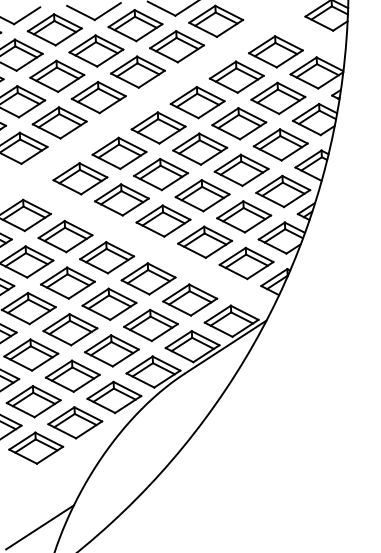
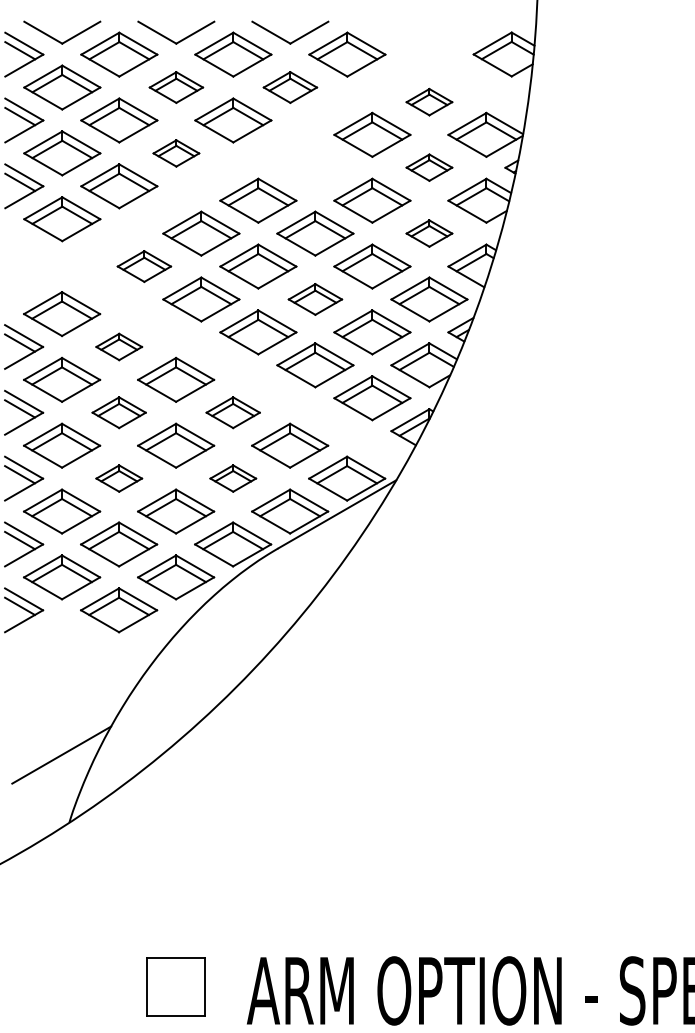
part: (177, 46) -> (290, 87), size x0.7
part: (96, 50) -> (176, 87), size x0.7
part: (275, 52) -> (429, 102), size x0.6
part: (98, 97) -> (176, 153), size x0.6
part: (278, 98) -> (429, 167), size x0.6
part: (197, 102) -> (315, 167), removed
part: (280, 144) -> (429, 233), size x0.6
part: (80, 178) -> (144, 266), size x0.7
part: (202, 195) -> (315, 299), size x0.7
part: (65, 236) -> (119, 346), size x0.6
part: (148, 278) -> (233, 412), size x0.7
part: (68, 282) -> (119, 412), size x0.7
part: (151, 325) -> (233, 478), size x0.6
part: (70, 329) -> (119, 478), size x0.6
part: (36, 448) -> (62, 643), removed

